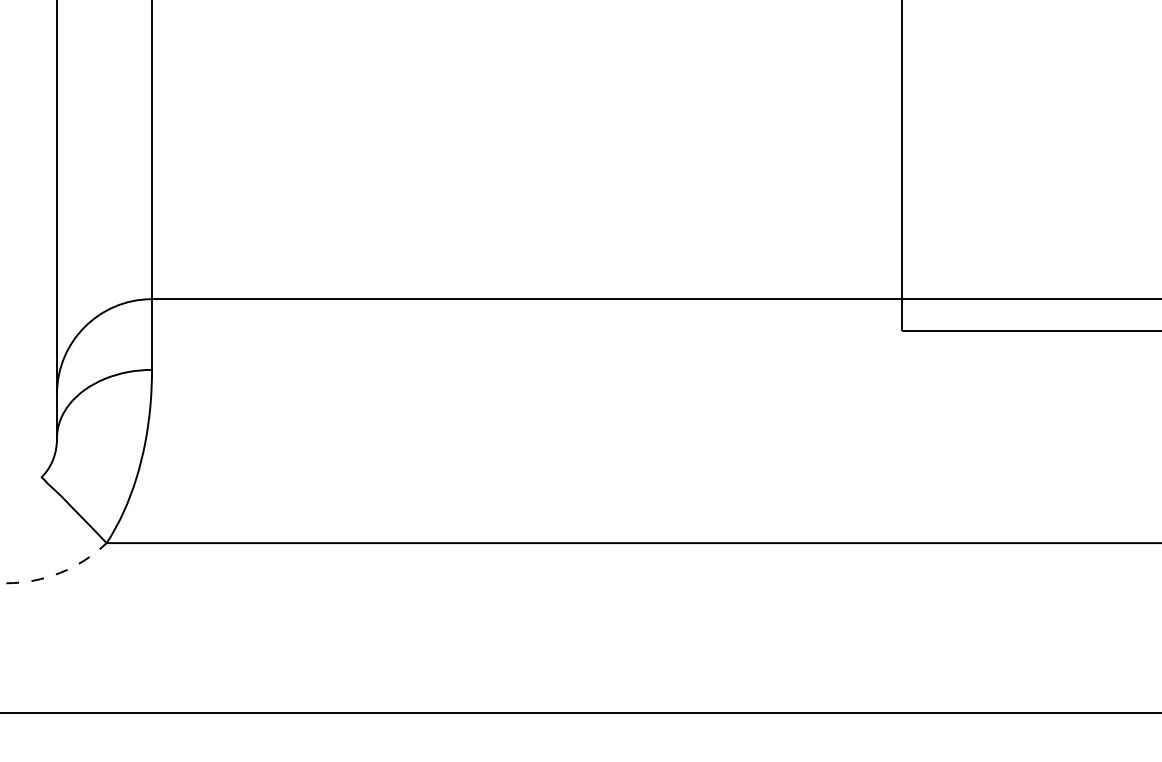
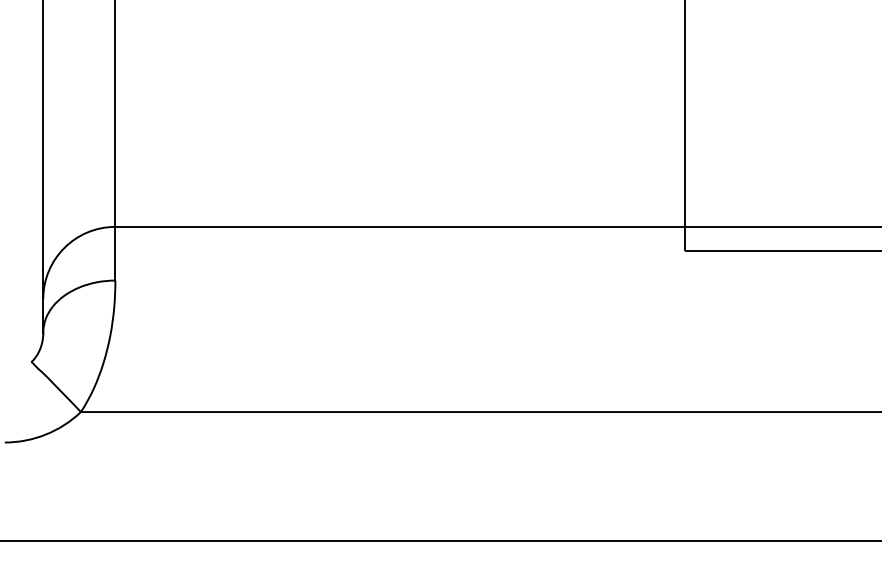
arc: (60, 572) -> (45, 434), dashed -> solid

